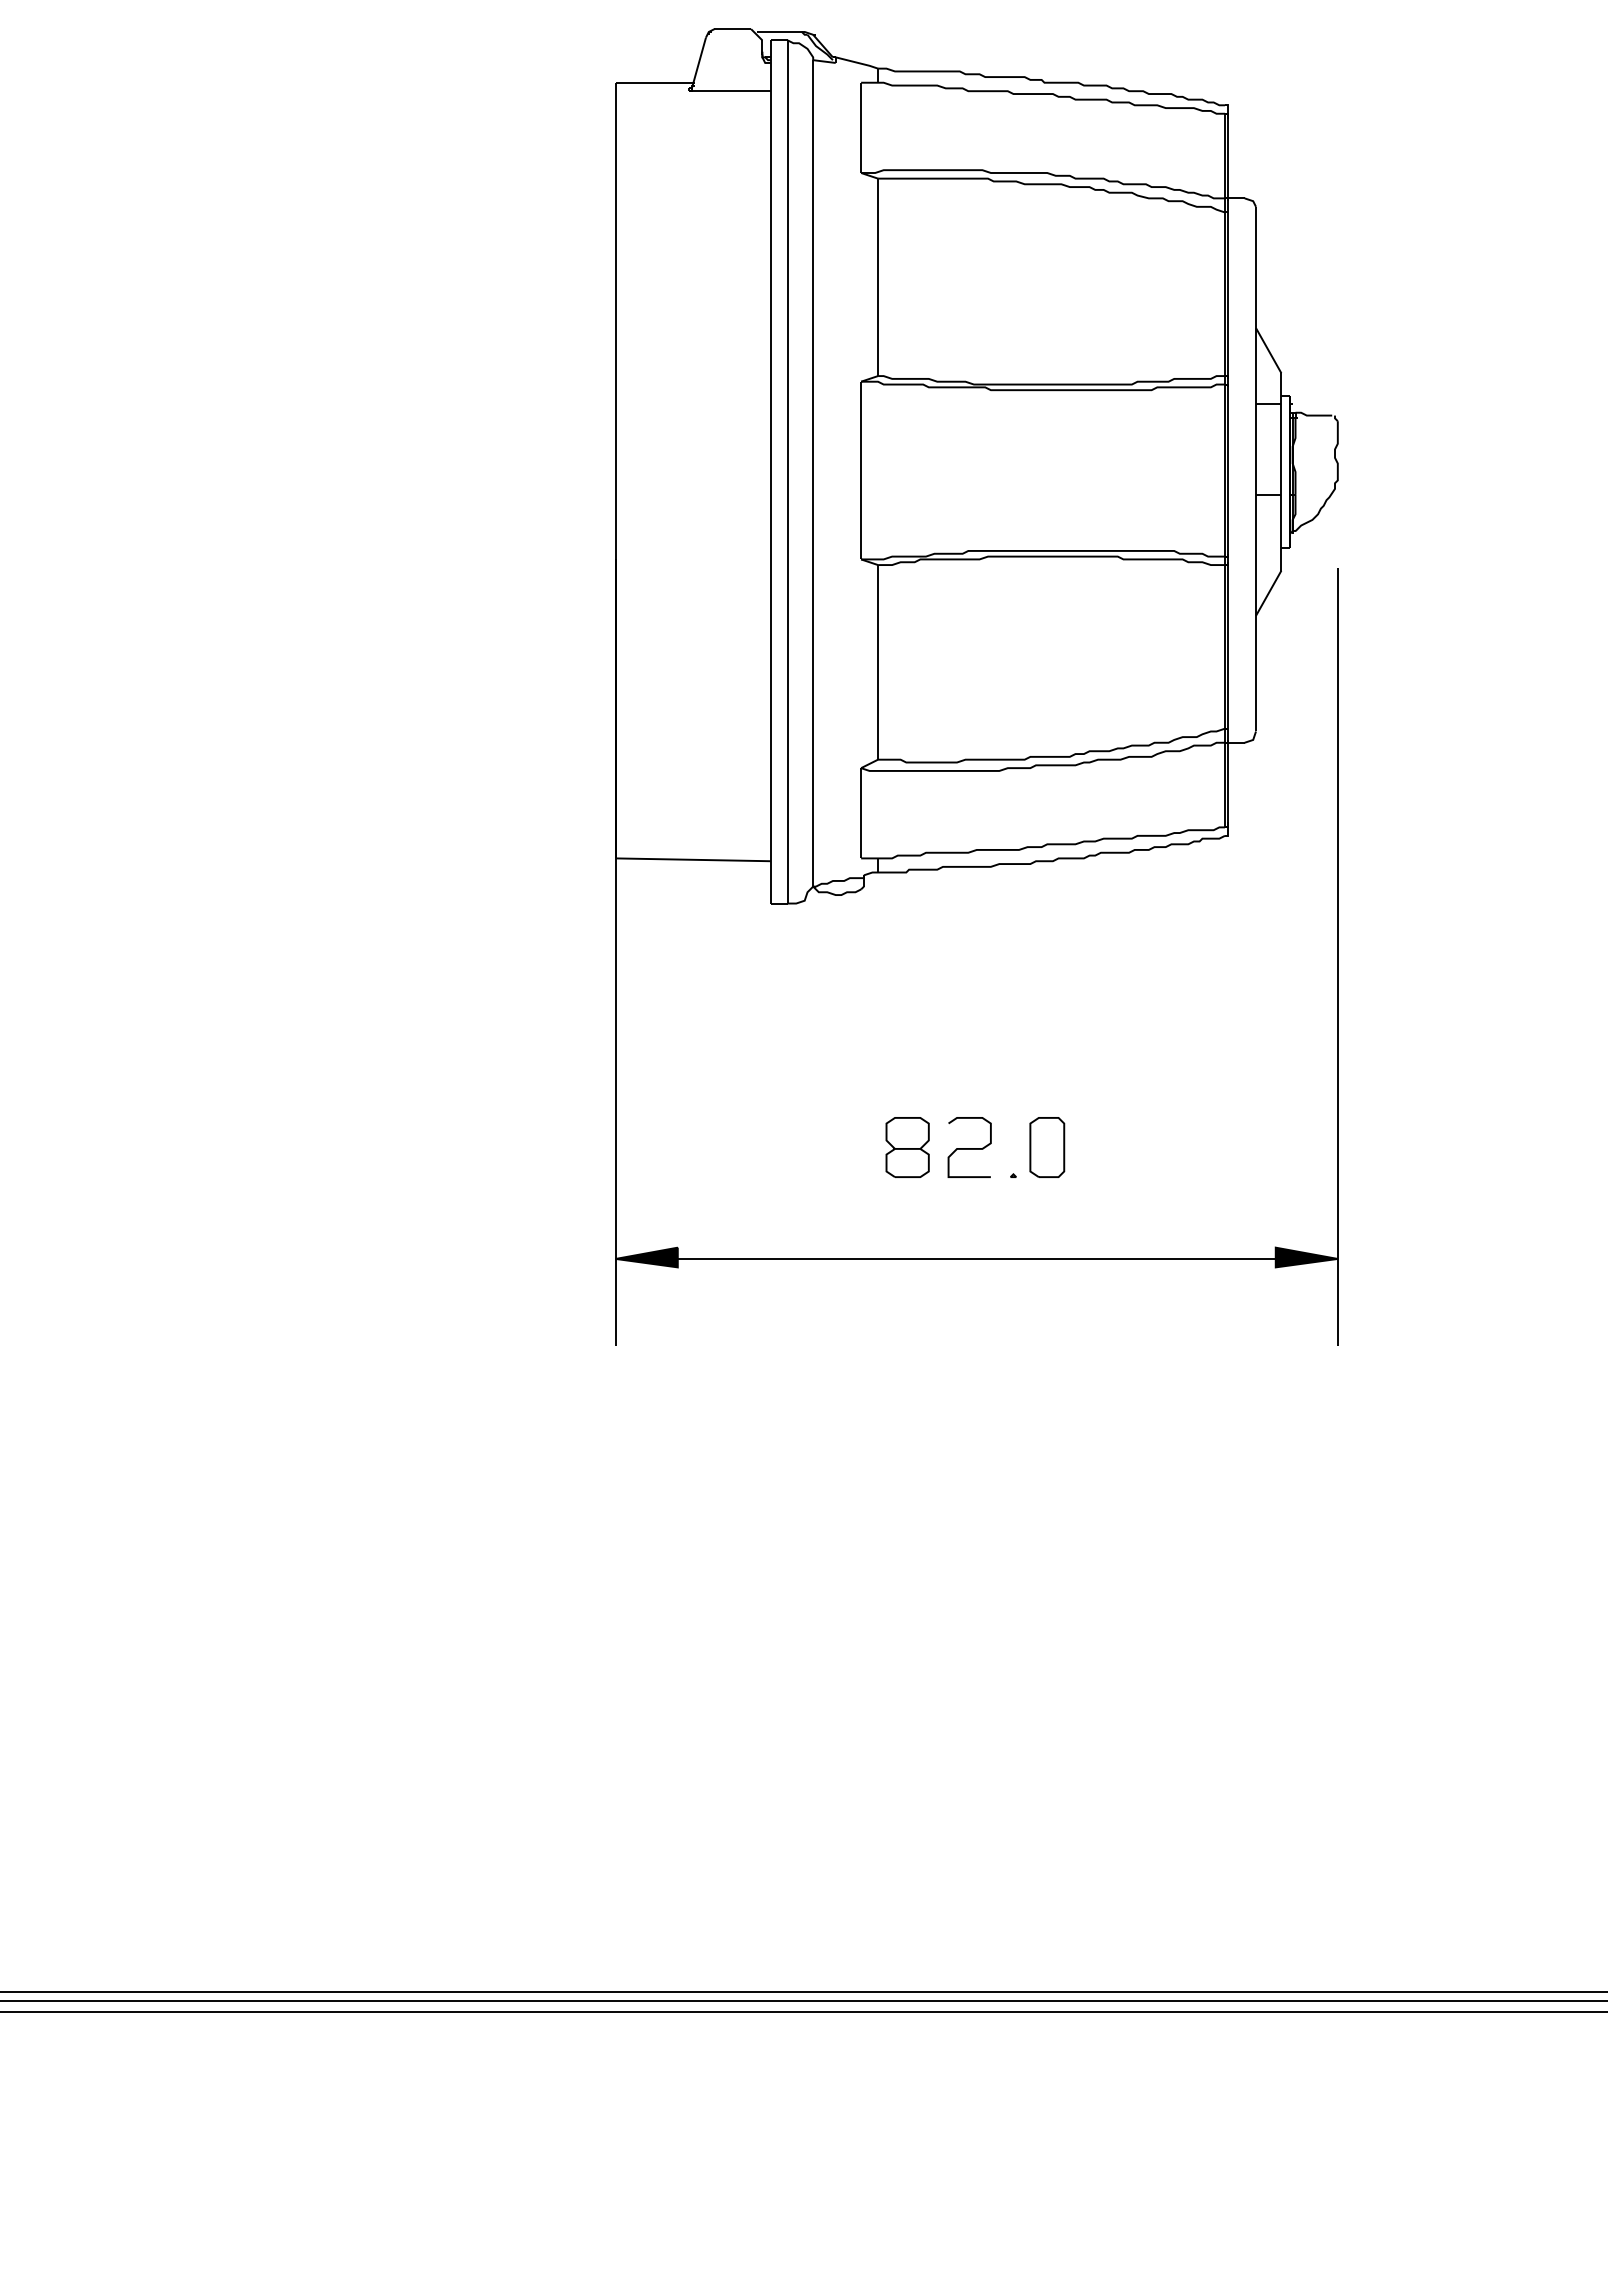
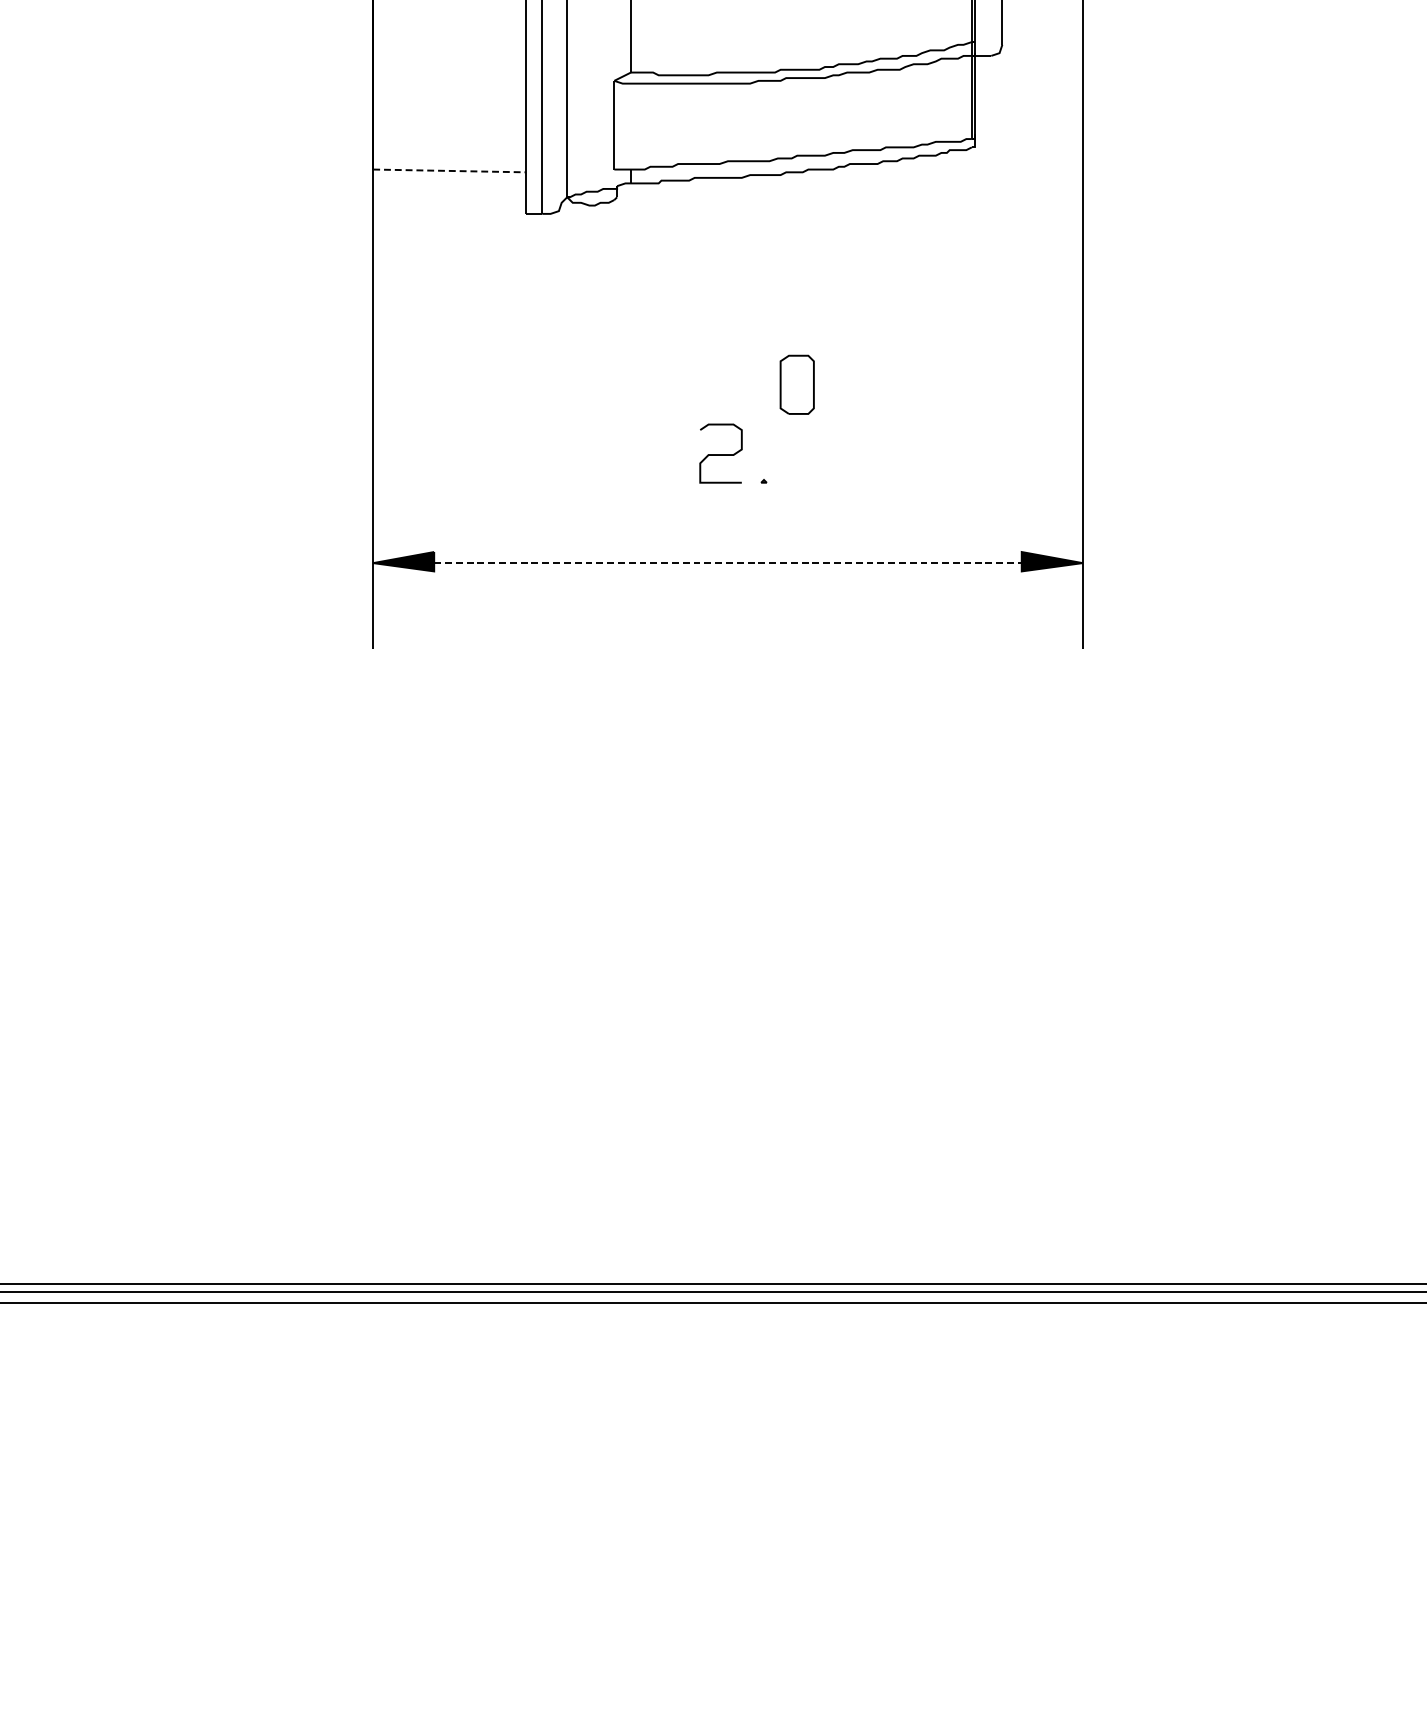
line: (693, 859) -> (449, 170), solid -> dashed
part: (907, 1147) -> (659, 453), removed
part: (1047, 1147) -> (797, 384), moved
line: (976, 1258) -> (727, 562), solid -> dashed

